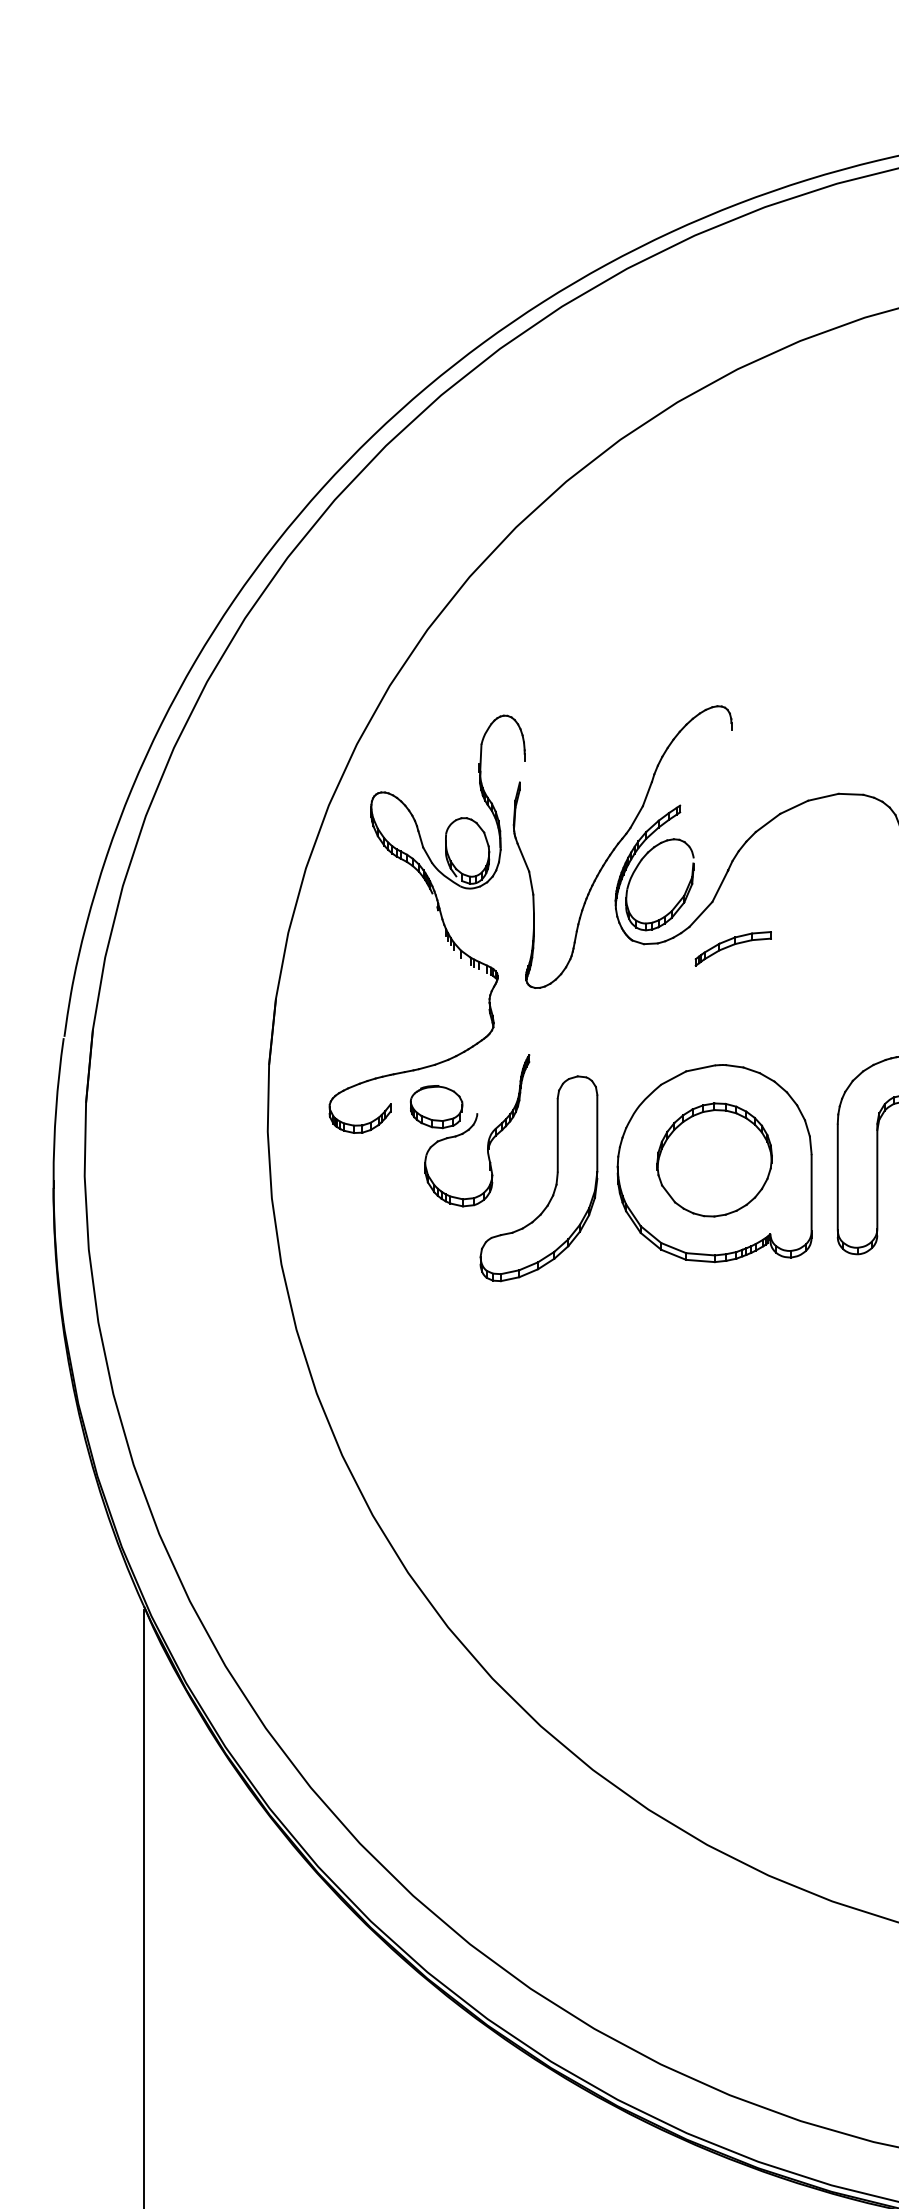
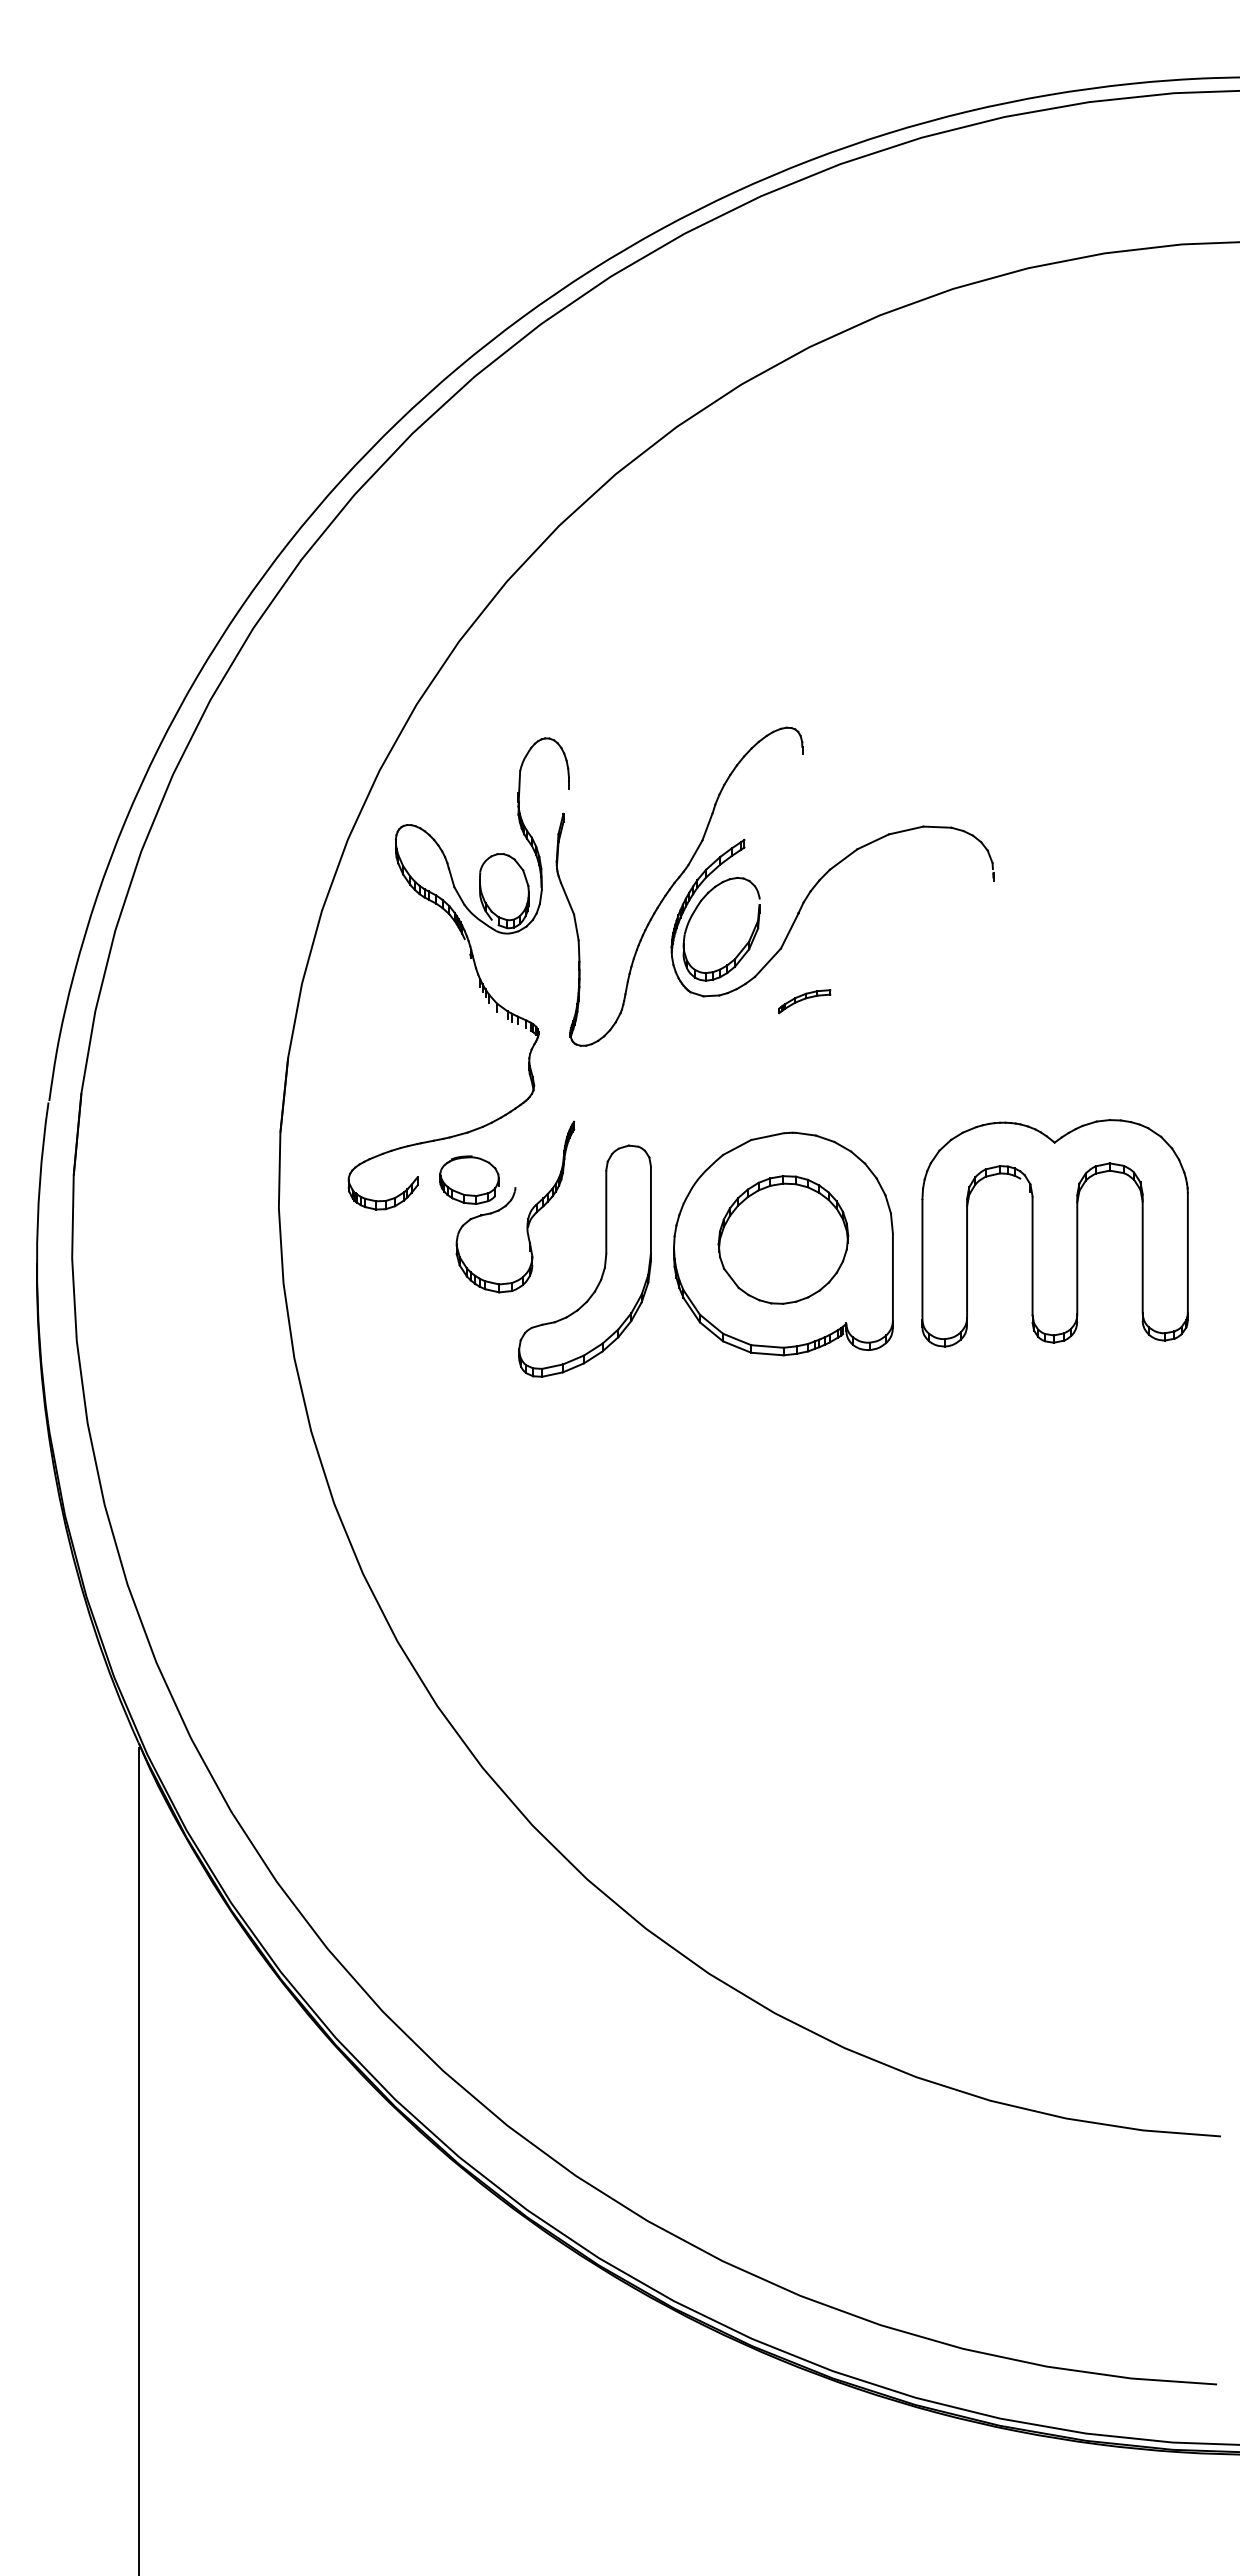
part: (733, 948) -> (804, 1001), size x0.6

